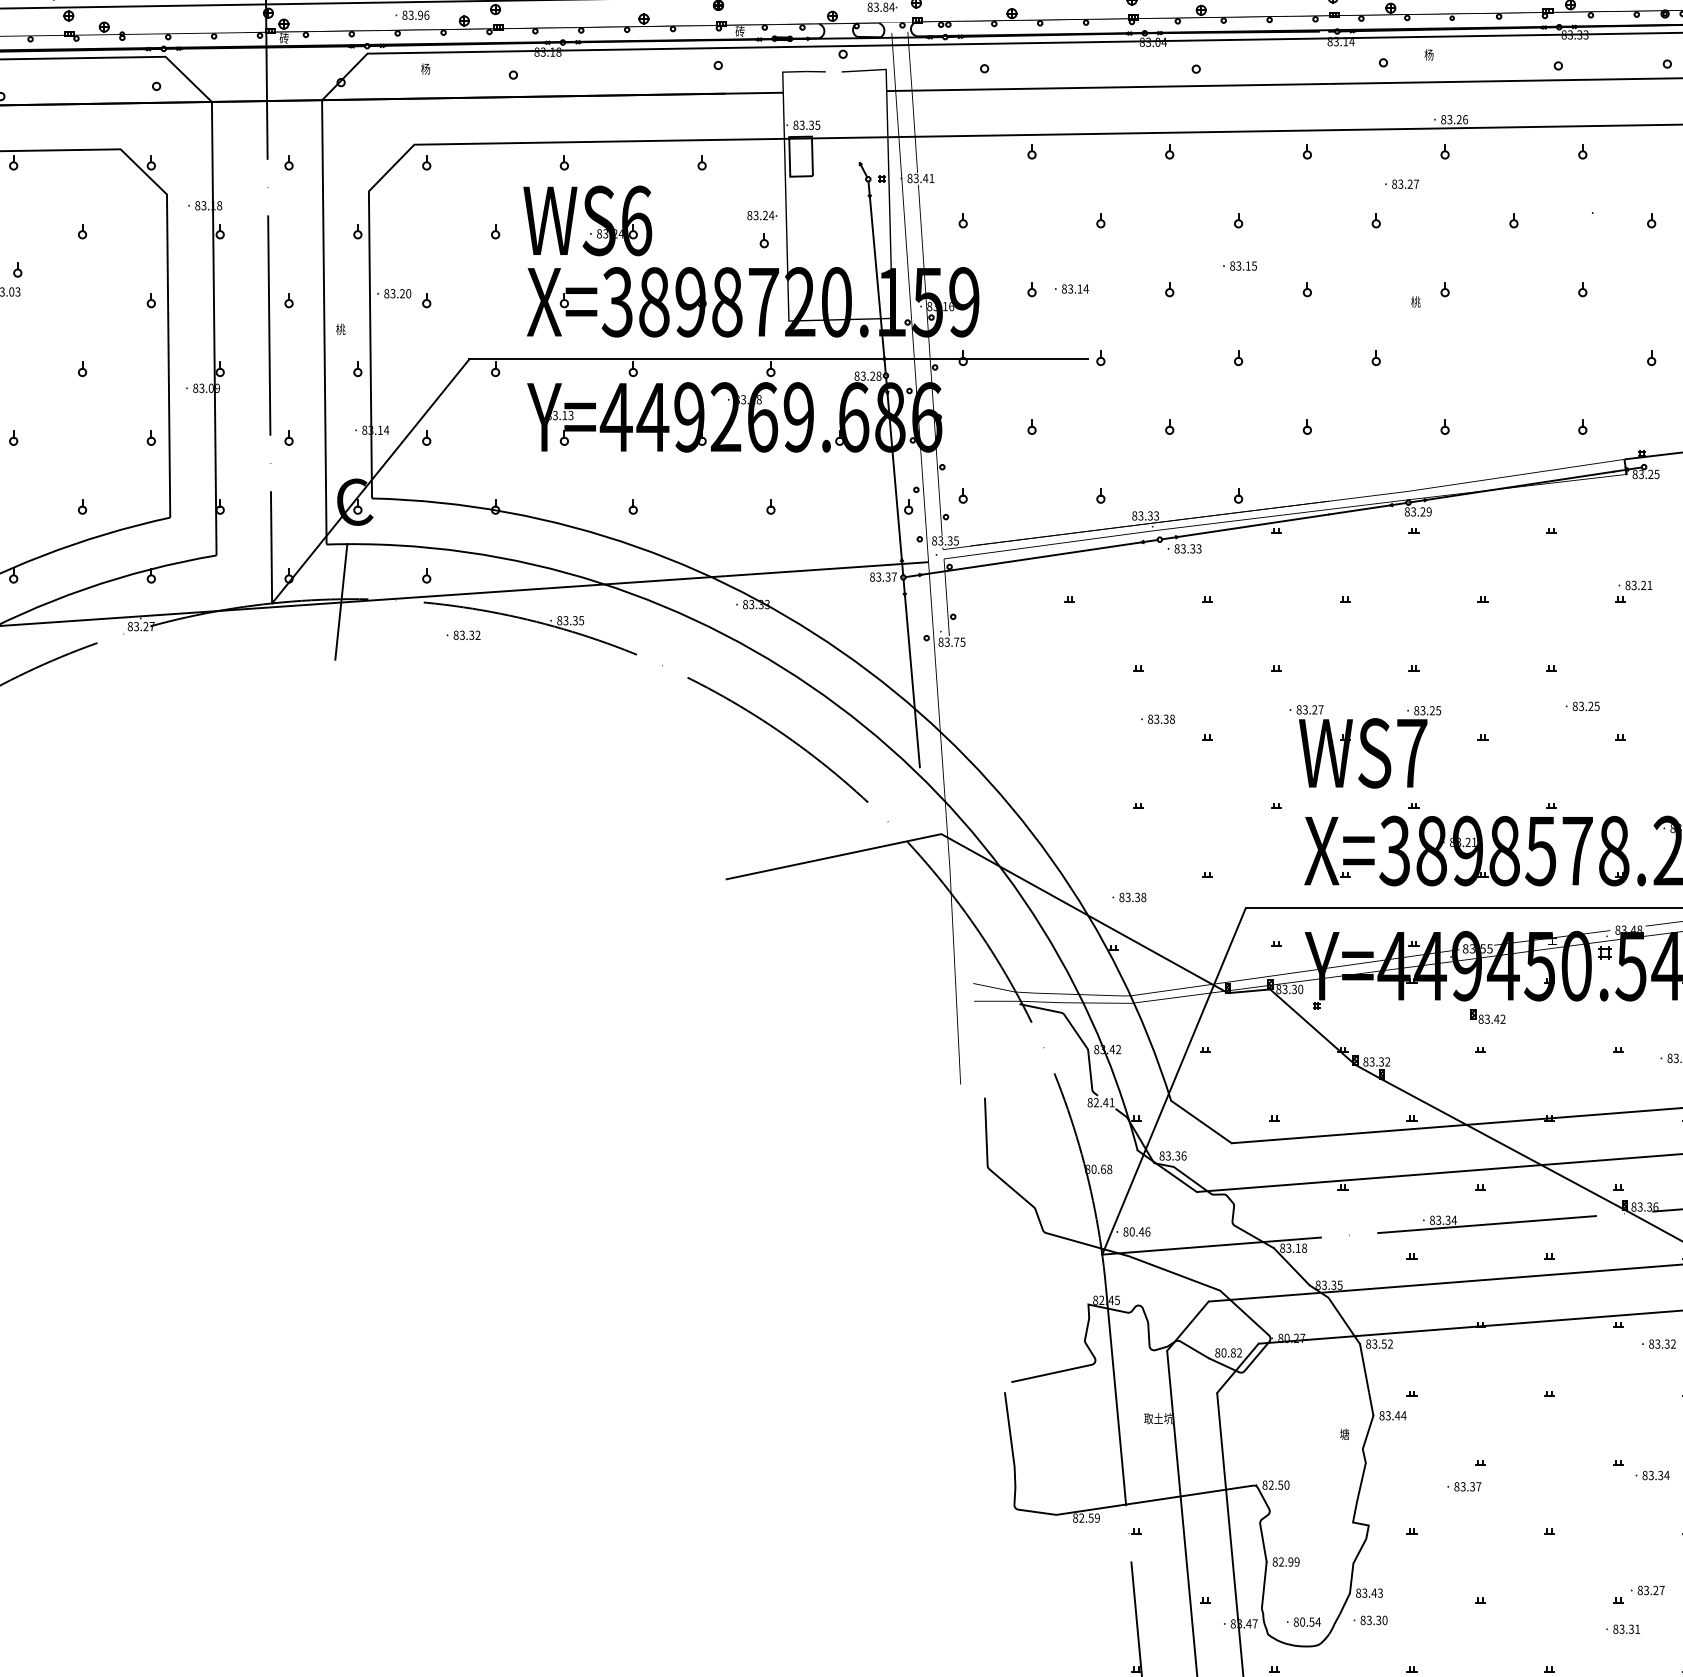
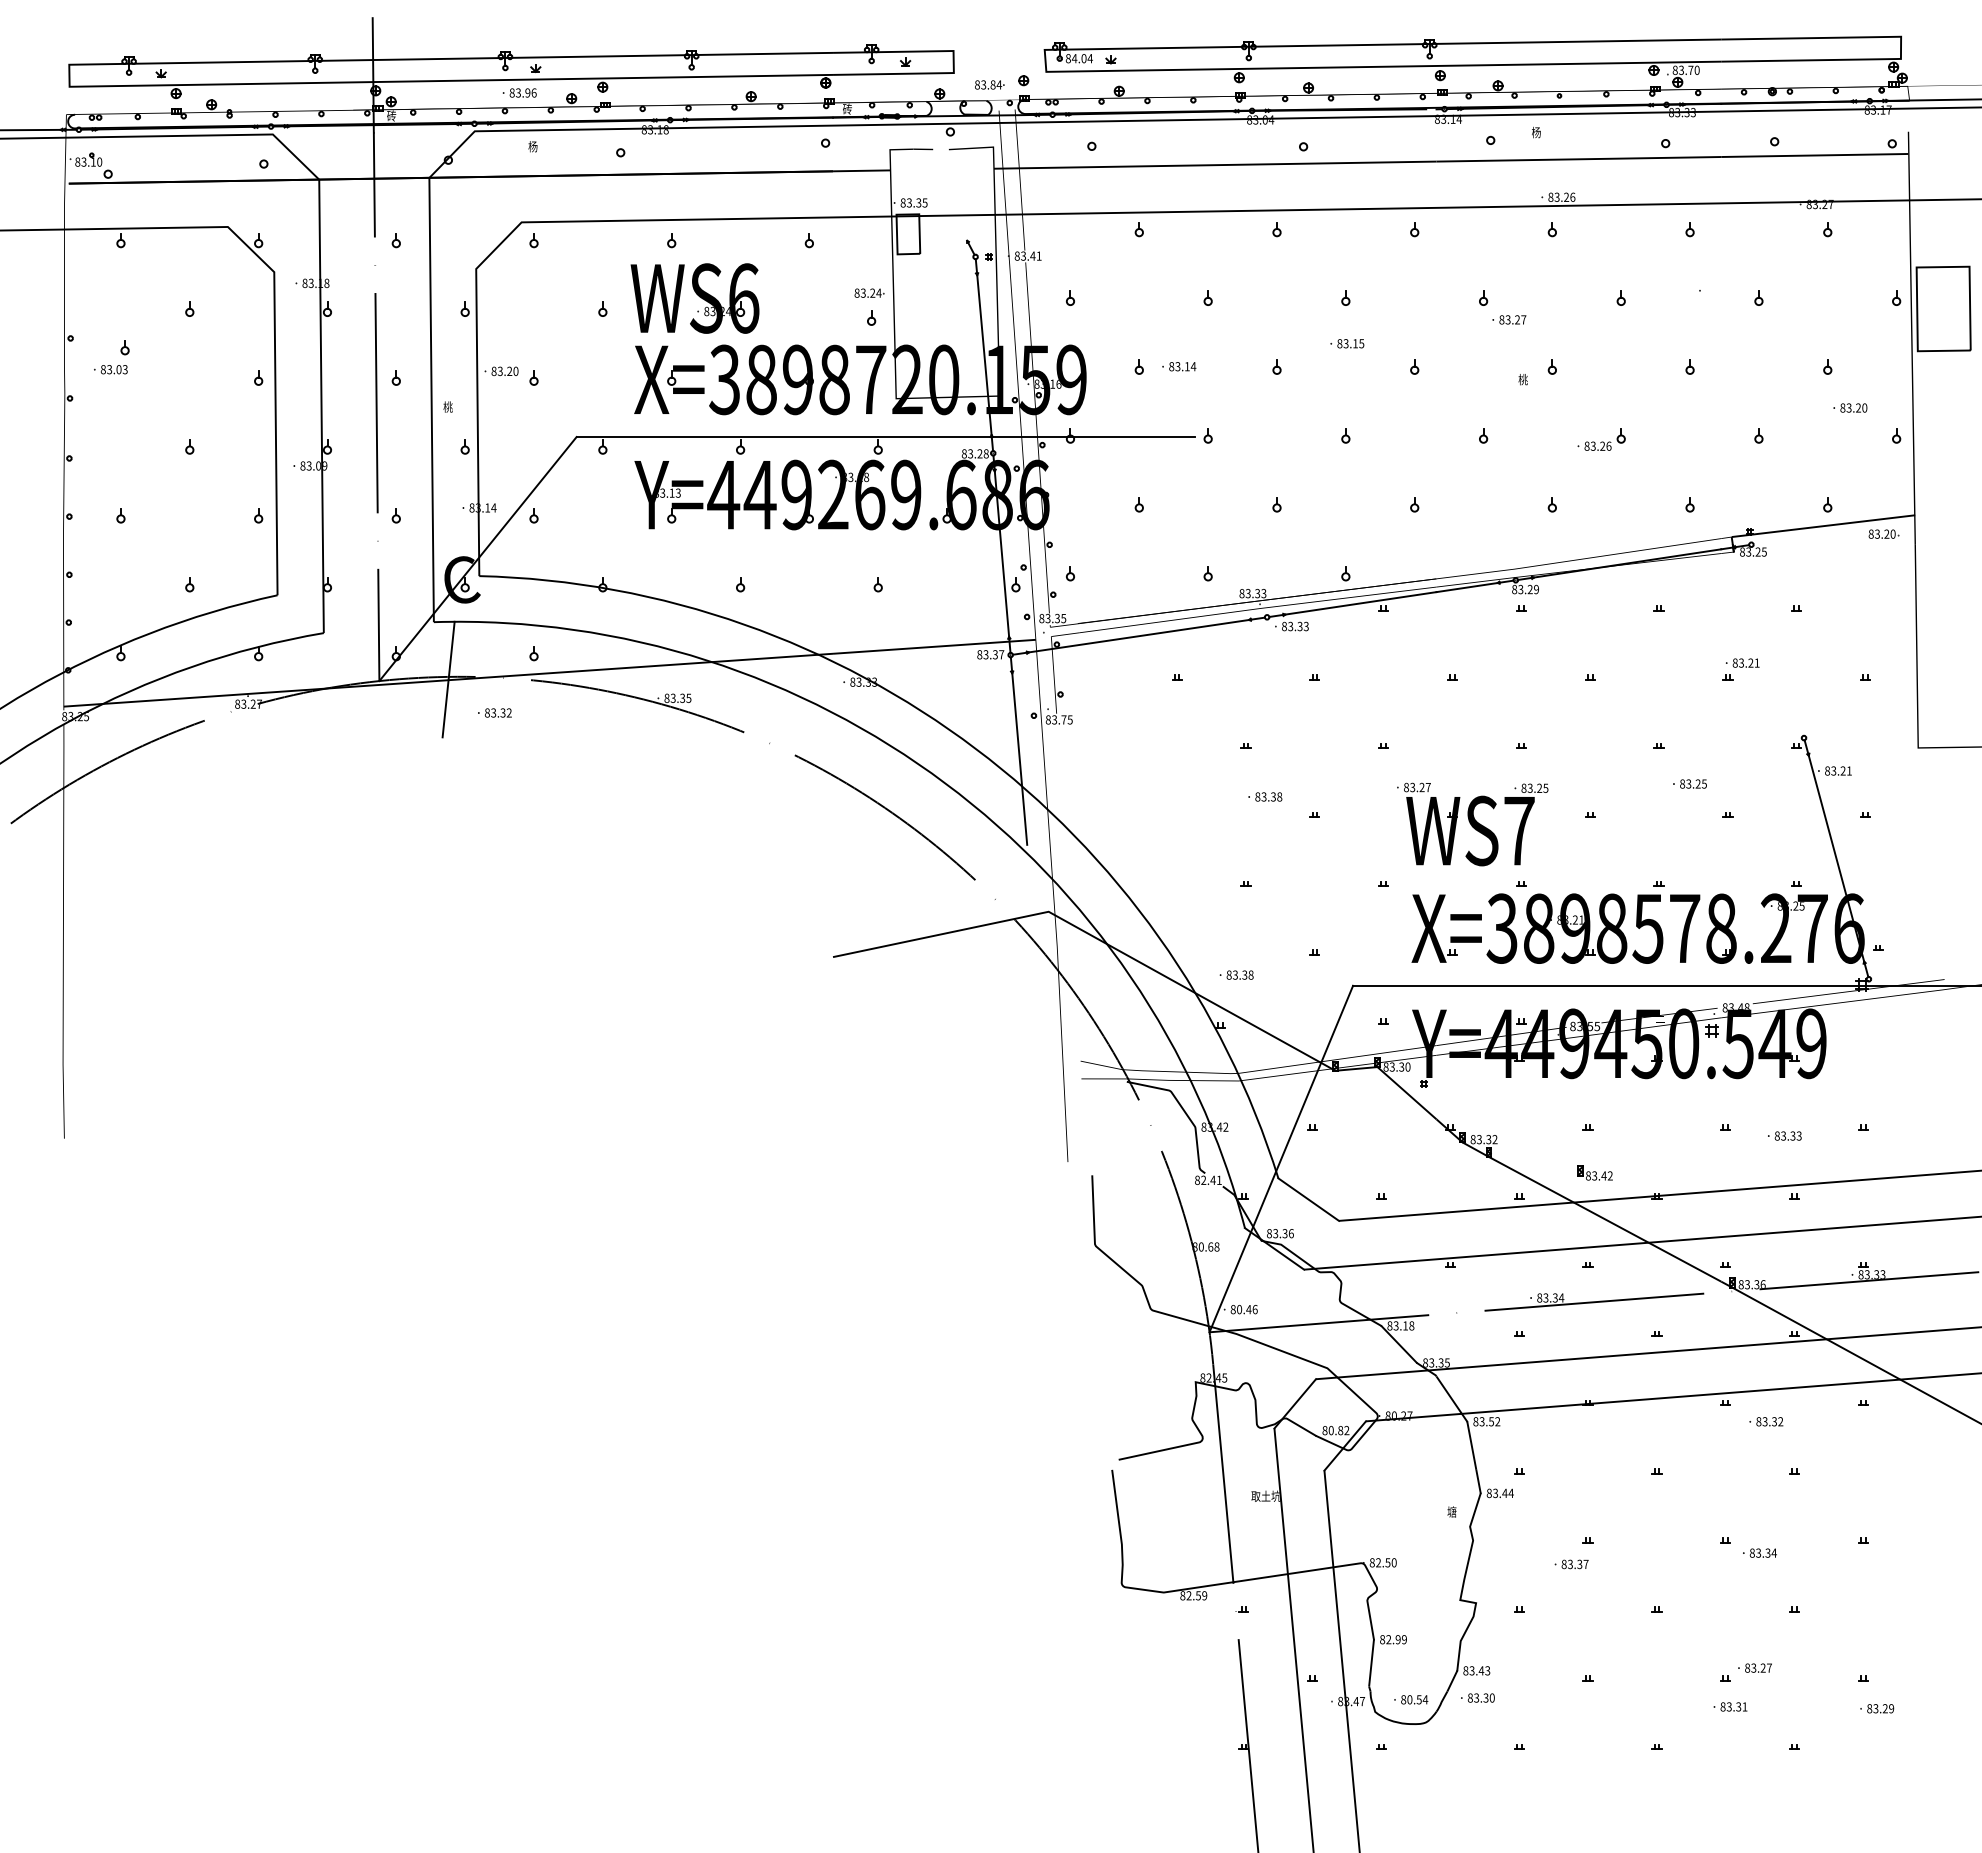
text: (1402, 183) -> (1509, 319), moved
part: (1494, 361) -> (1601, 439), added
text: (463, 634) -> (494, 712), moved
part: (1487, 1015) -> (1594, 1172), moved

